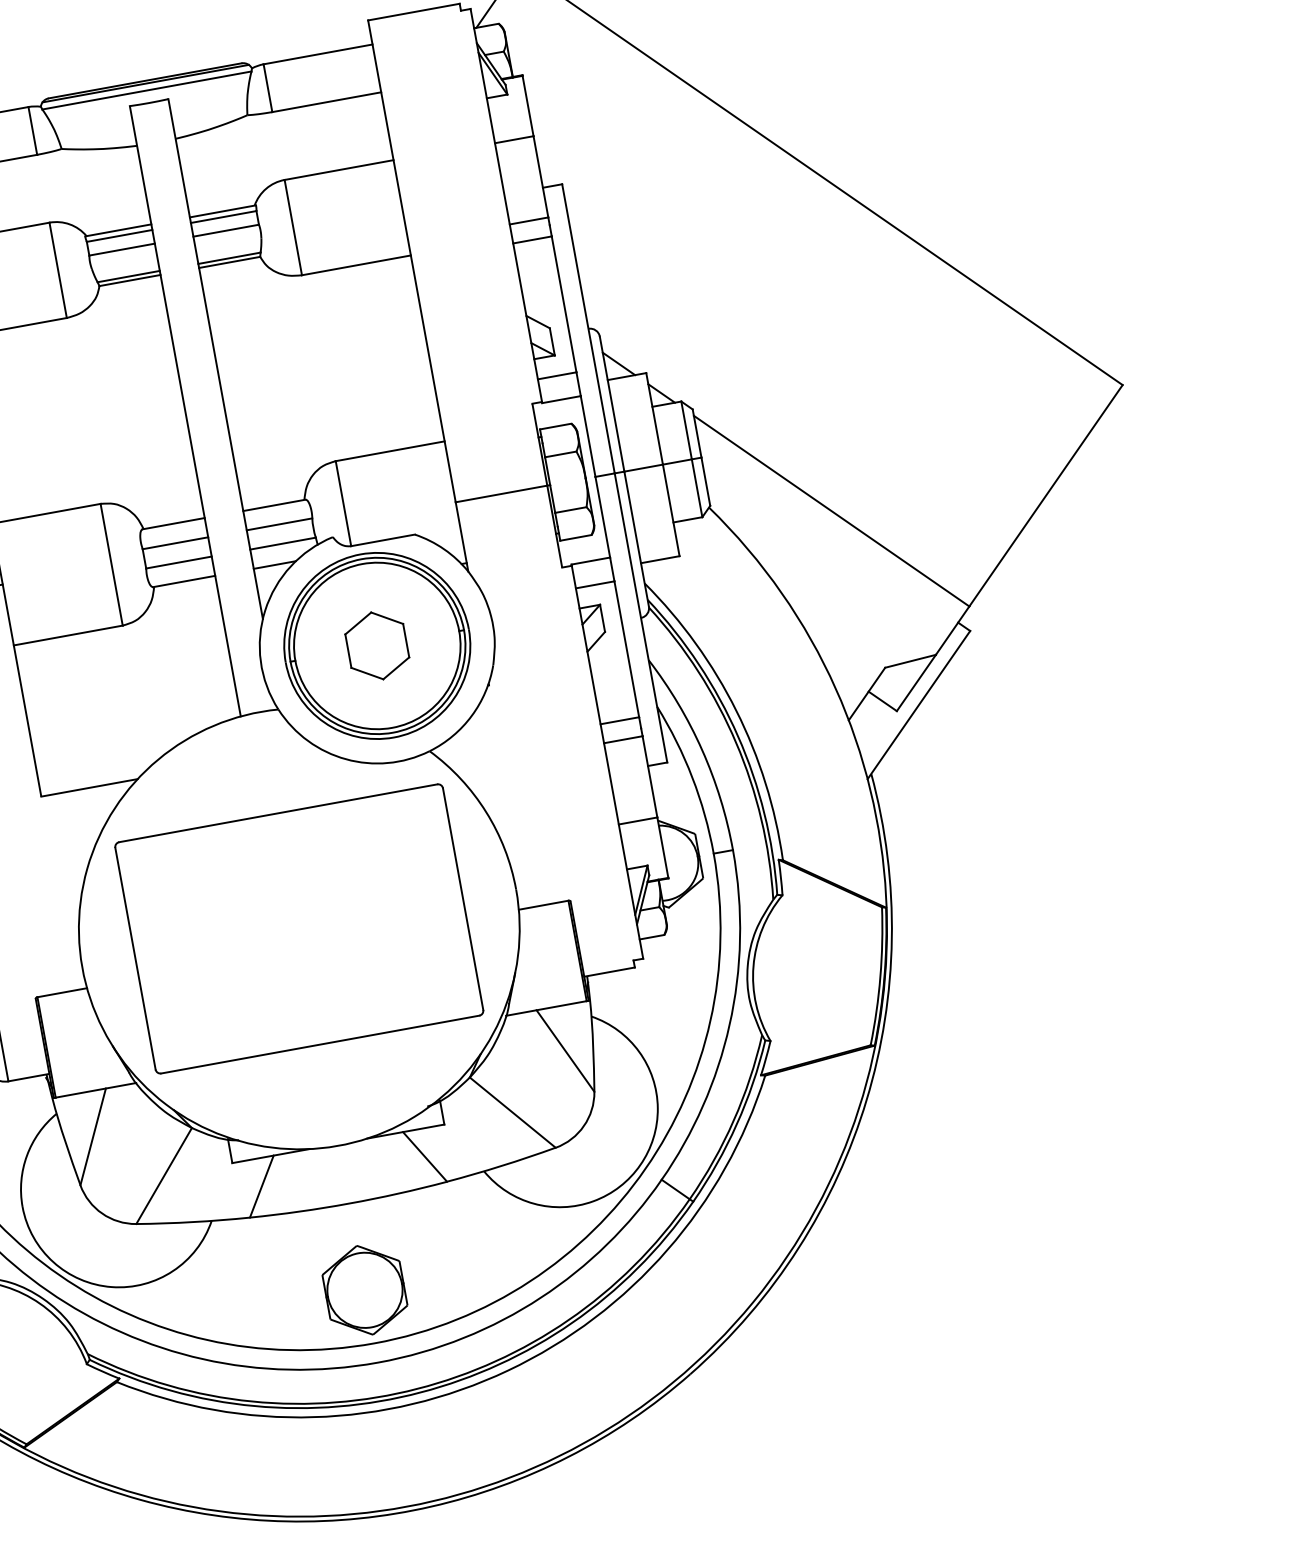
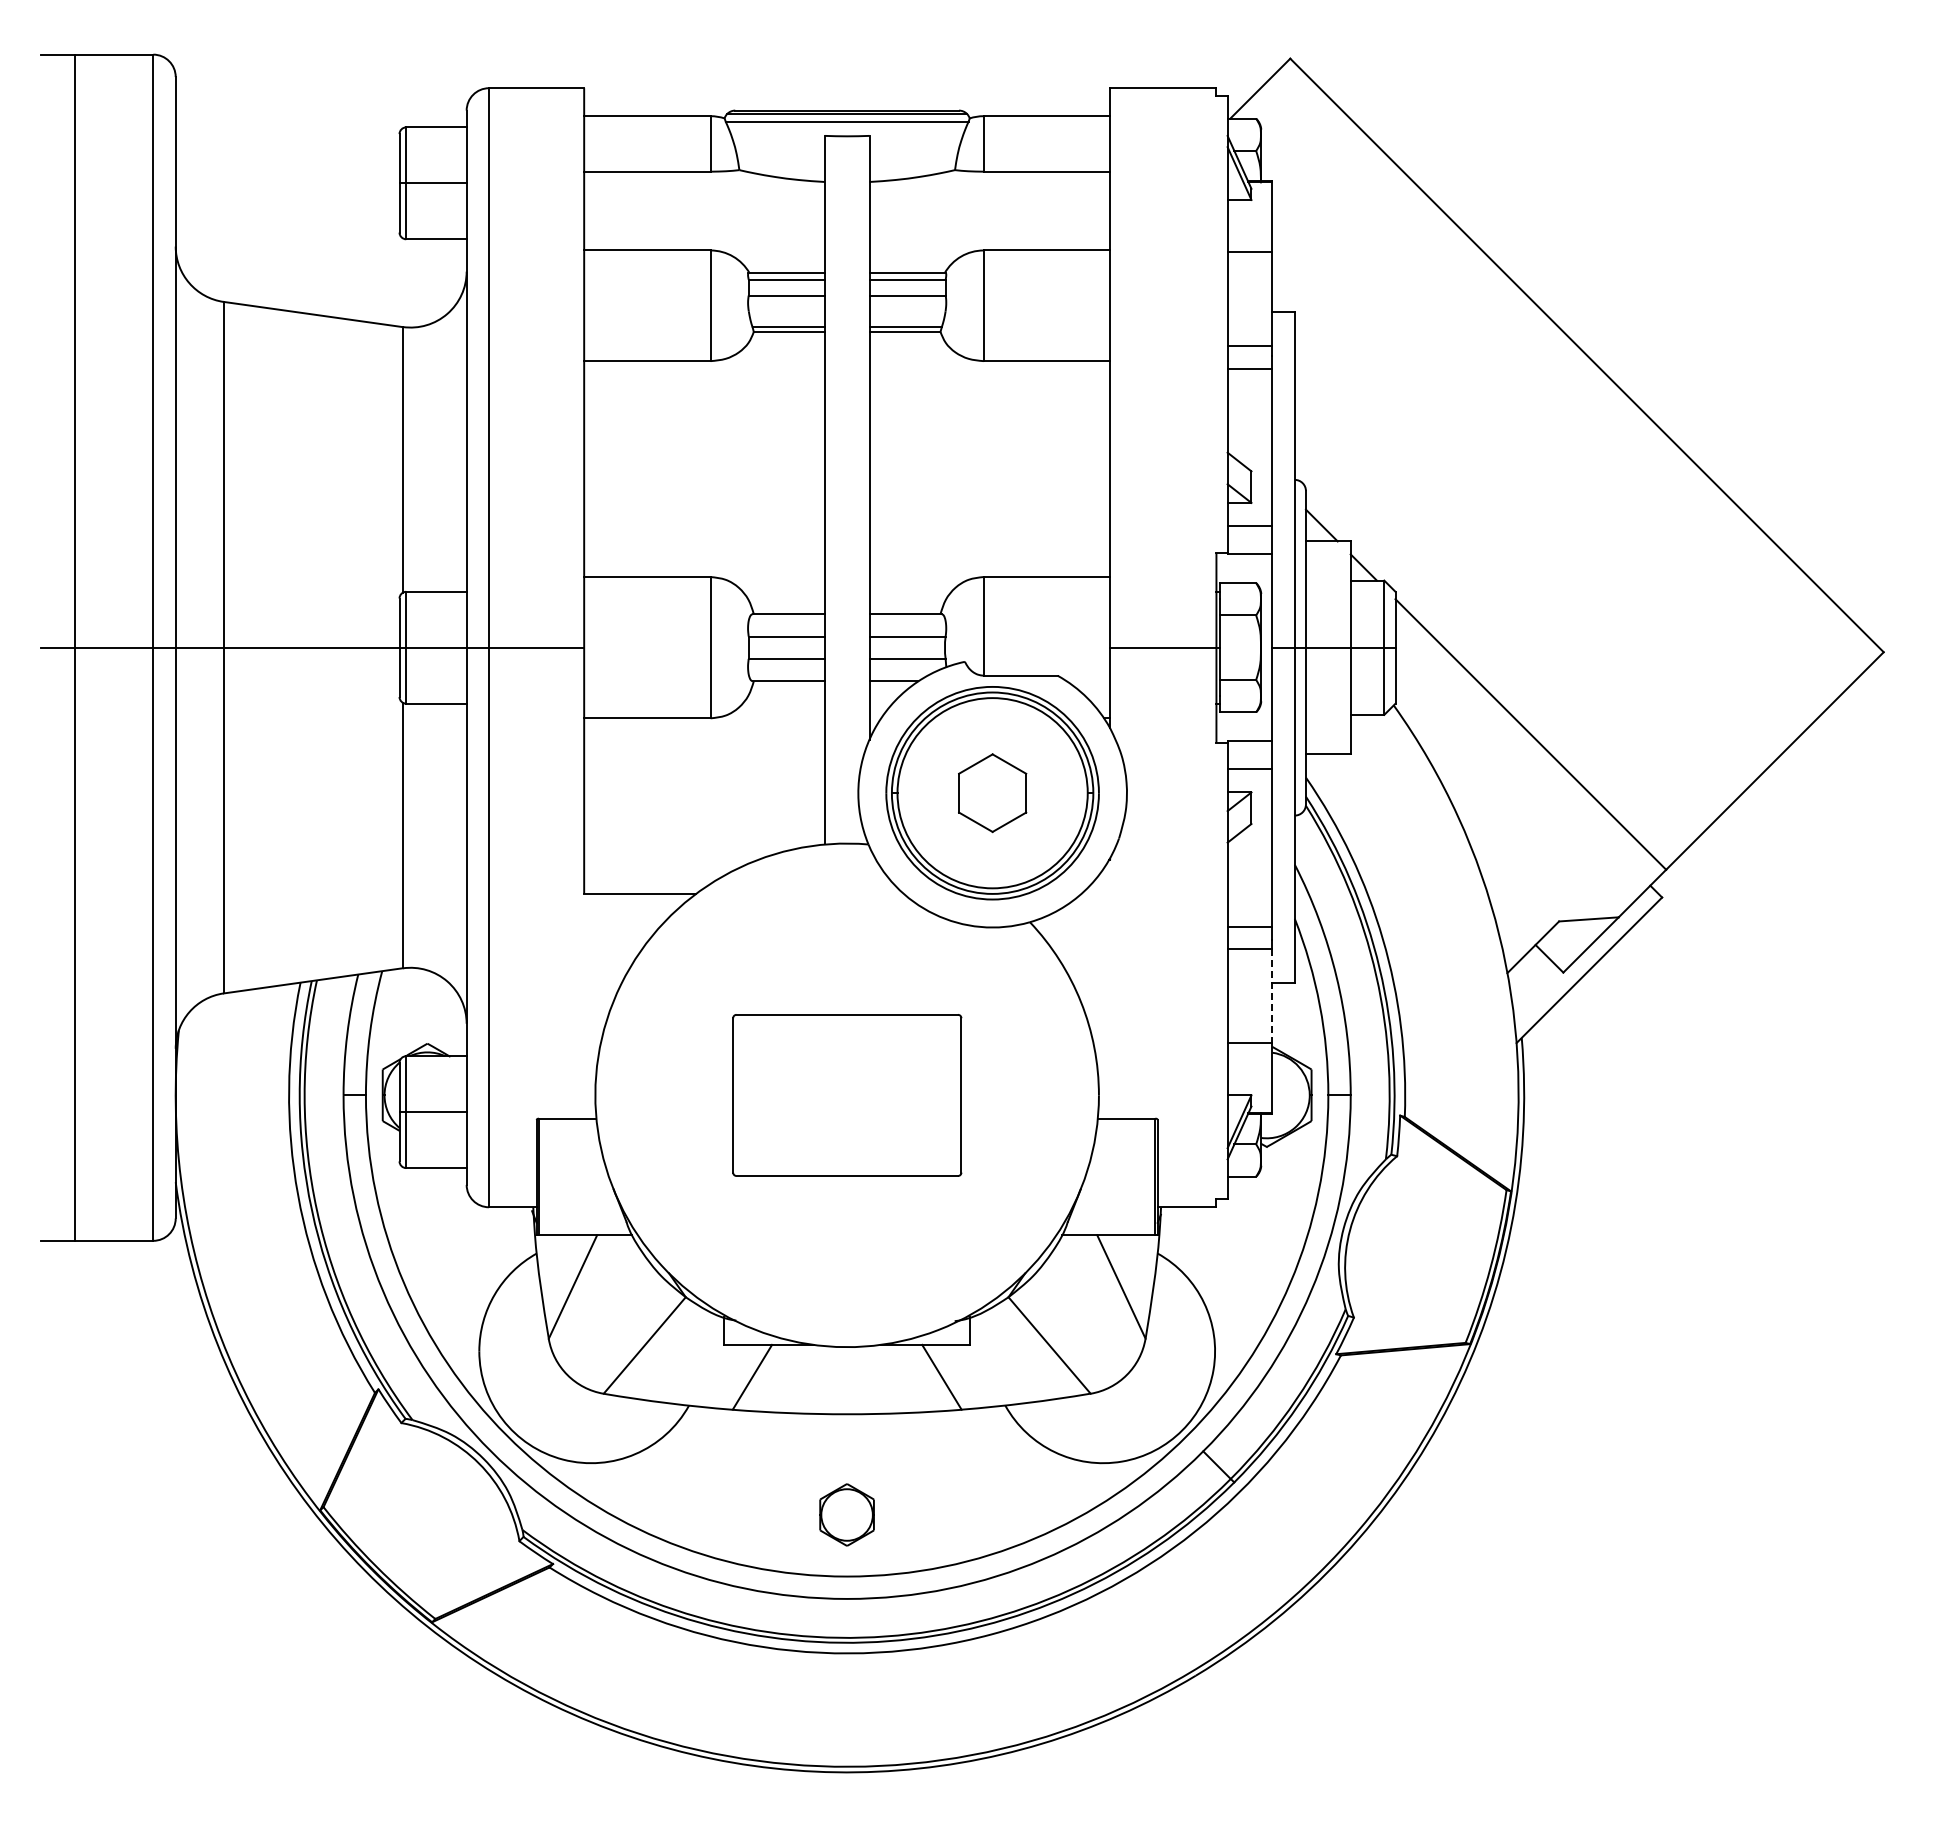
line: (650, 777) -> (1272, 996), solid -> dashed
part: (299, 928) -> (847, 1095), size x0.6
part: (364, 1289) -> (846, 1514), size x0.6

